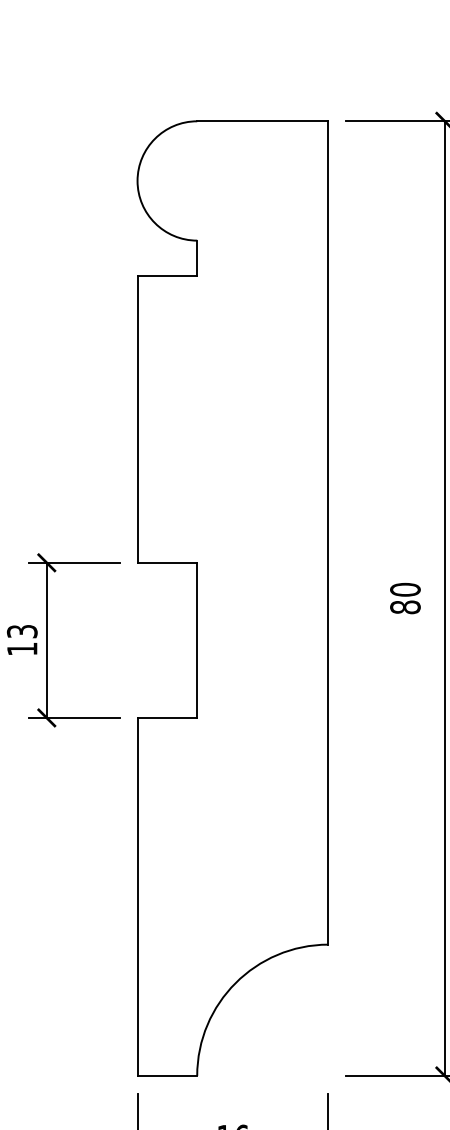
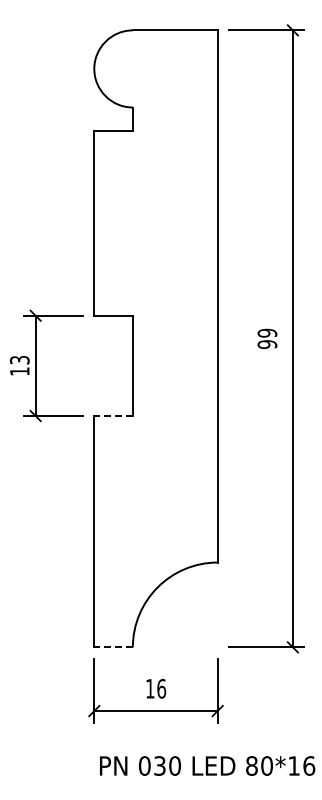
text: (405, 598) -> (267, 338), 80 -> 99
line: (167, 718) -> (113, 416), solid -> dashed
line: (167, 1076) -> (113, 647), solid -> dashed

